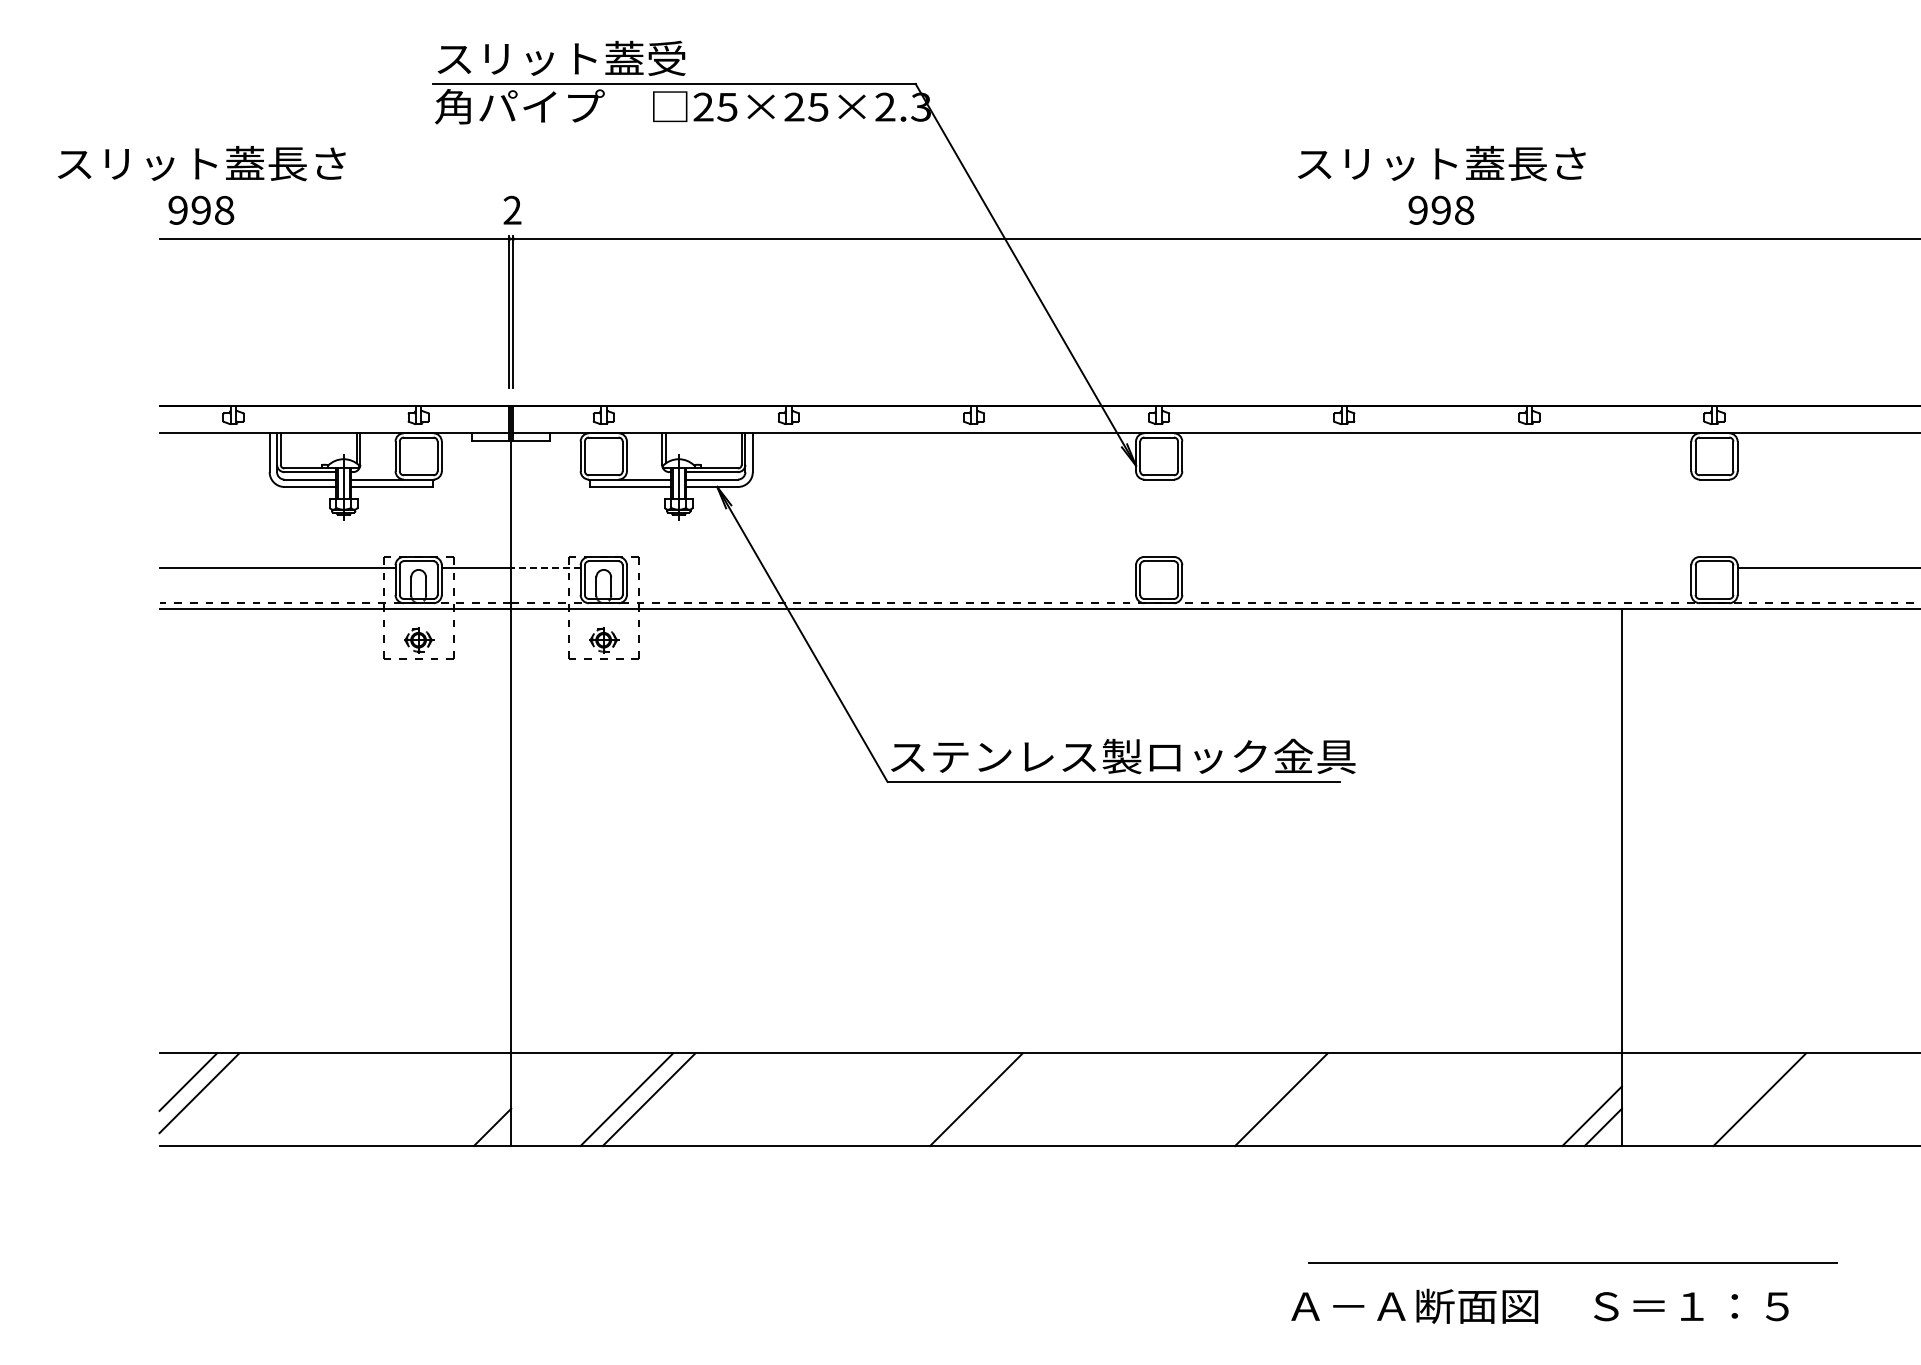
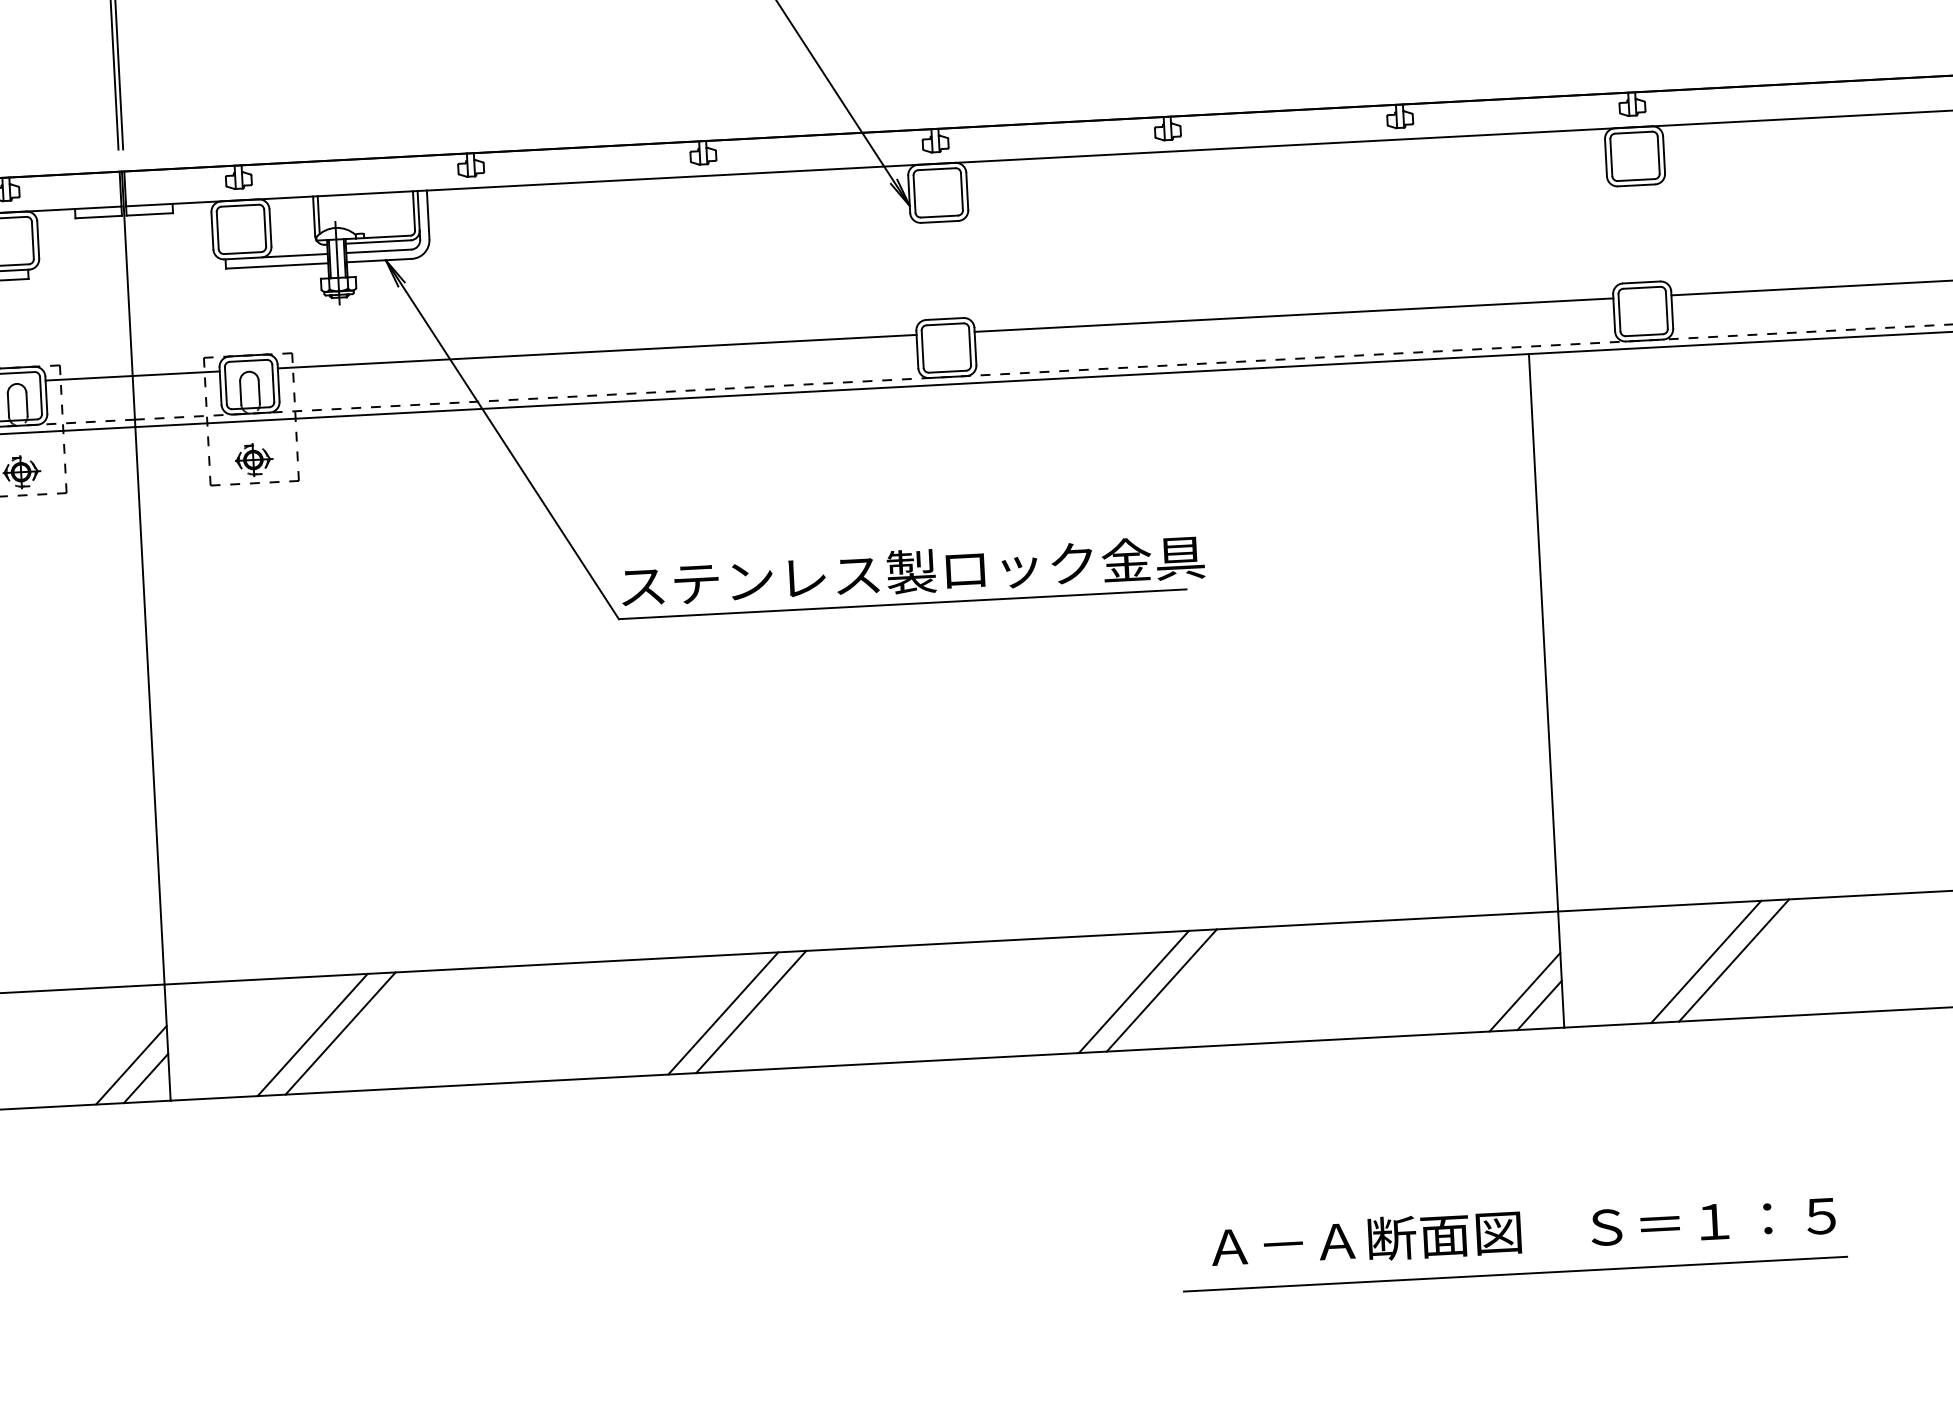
line: (545, 568) -> (175, 373), dashed -> solid
line: (881, 568) -> (597, 351), added
line: (1436, 568) -> (1293, 315), added
line: (953, 1099) -> (722, 1013), added
line: (1303, 1099) -> (1161, 990), added
line: (1737, 1099) -> (1706, 961), added
line: (481, 1116) -> (131, 1065), added
line: (1572, 1262) -> (1514, 1273), moved
text: (1539, 1305) -> (1522, 1230), moved

